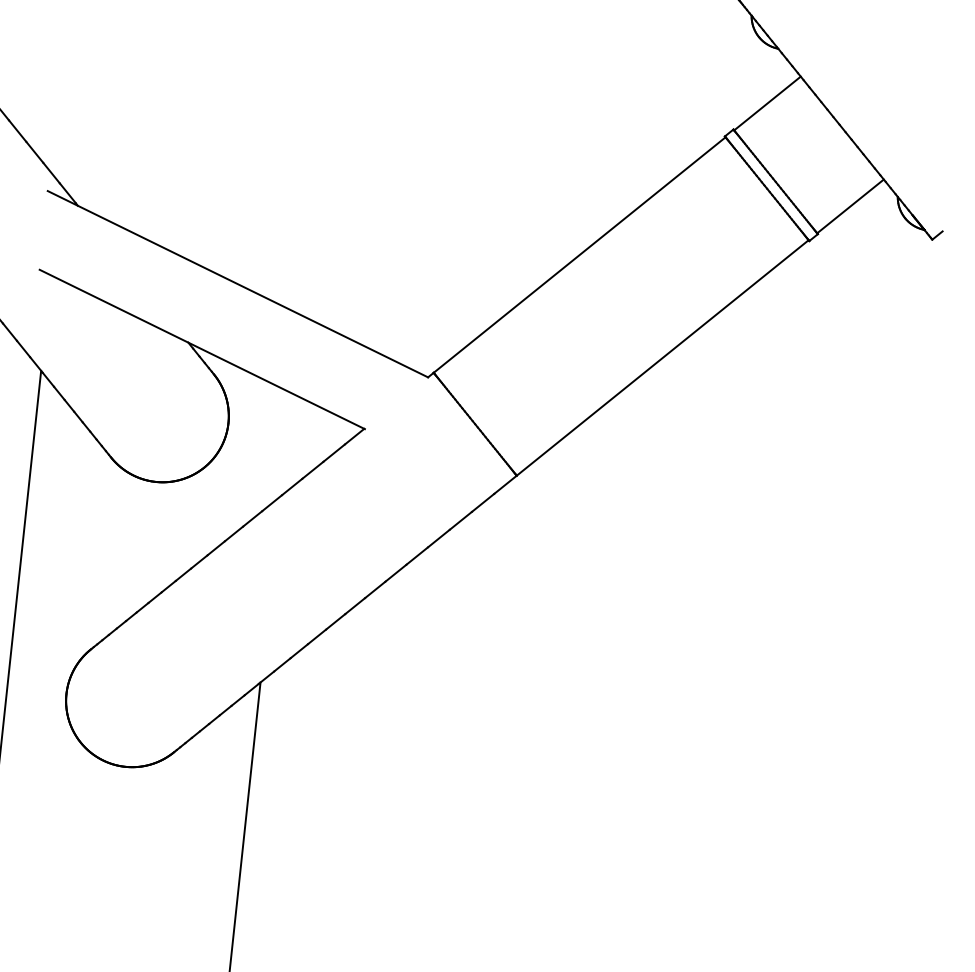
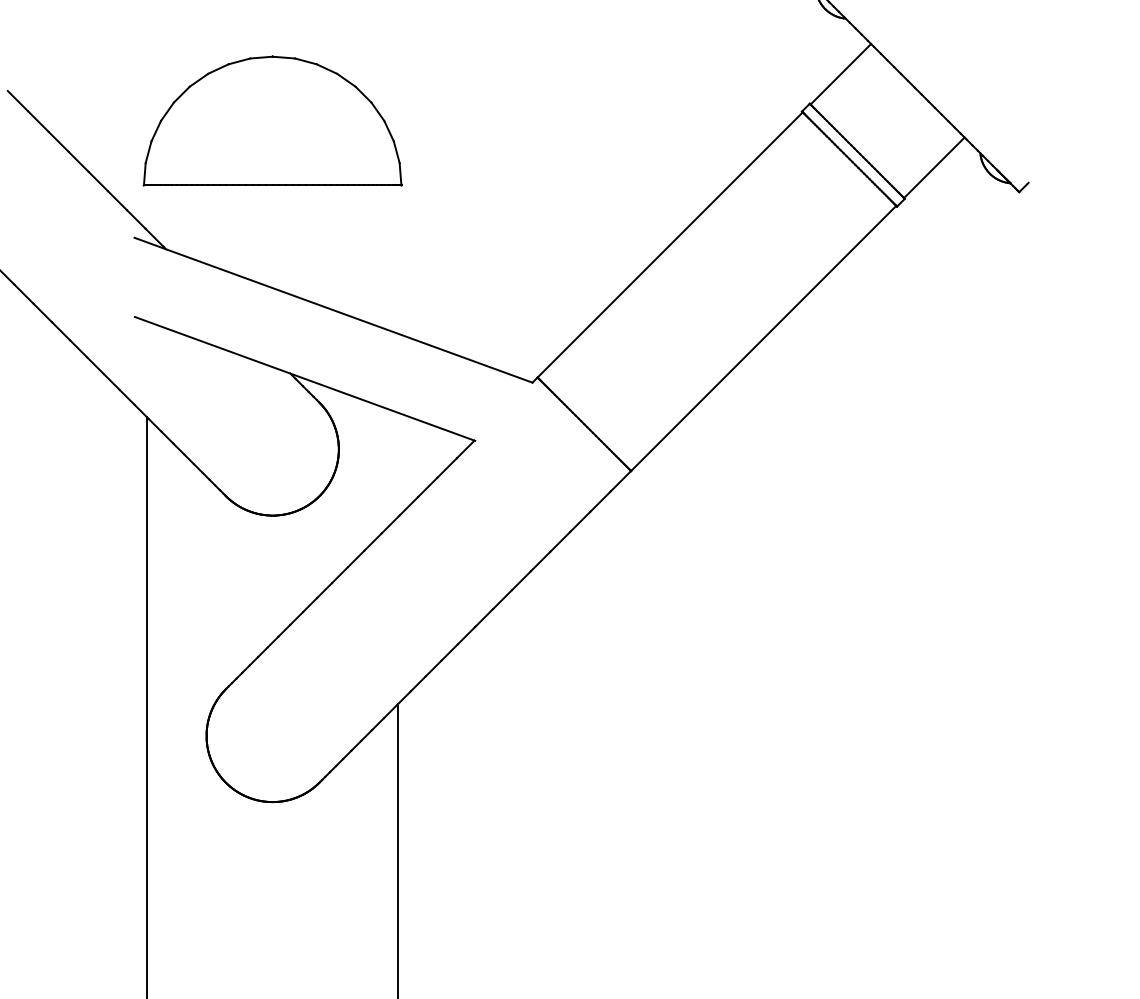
part: (197, 89) -> (272, 120), added

